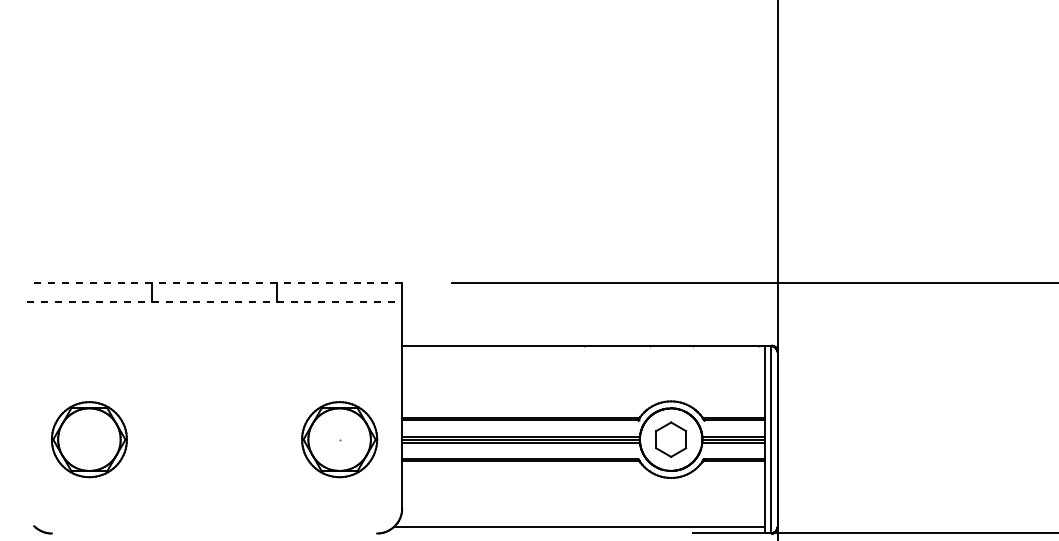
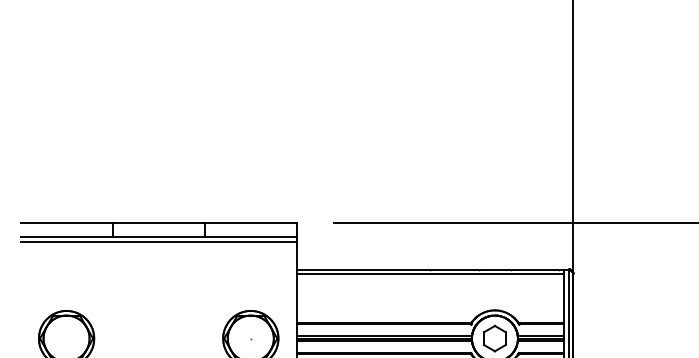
line: (214, 283) -> (158, 223), dashed -> solid
line: (214, 302) -> (158, 237), dashed -> solid
line: (214, 308) -> (158, 242), added
line: (583, 352) -> (430, 274), added

